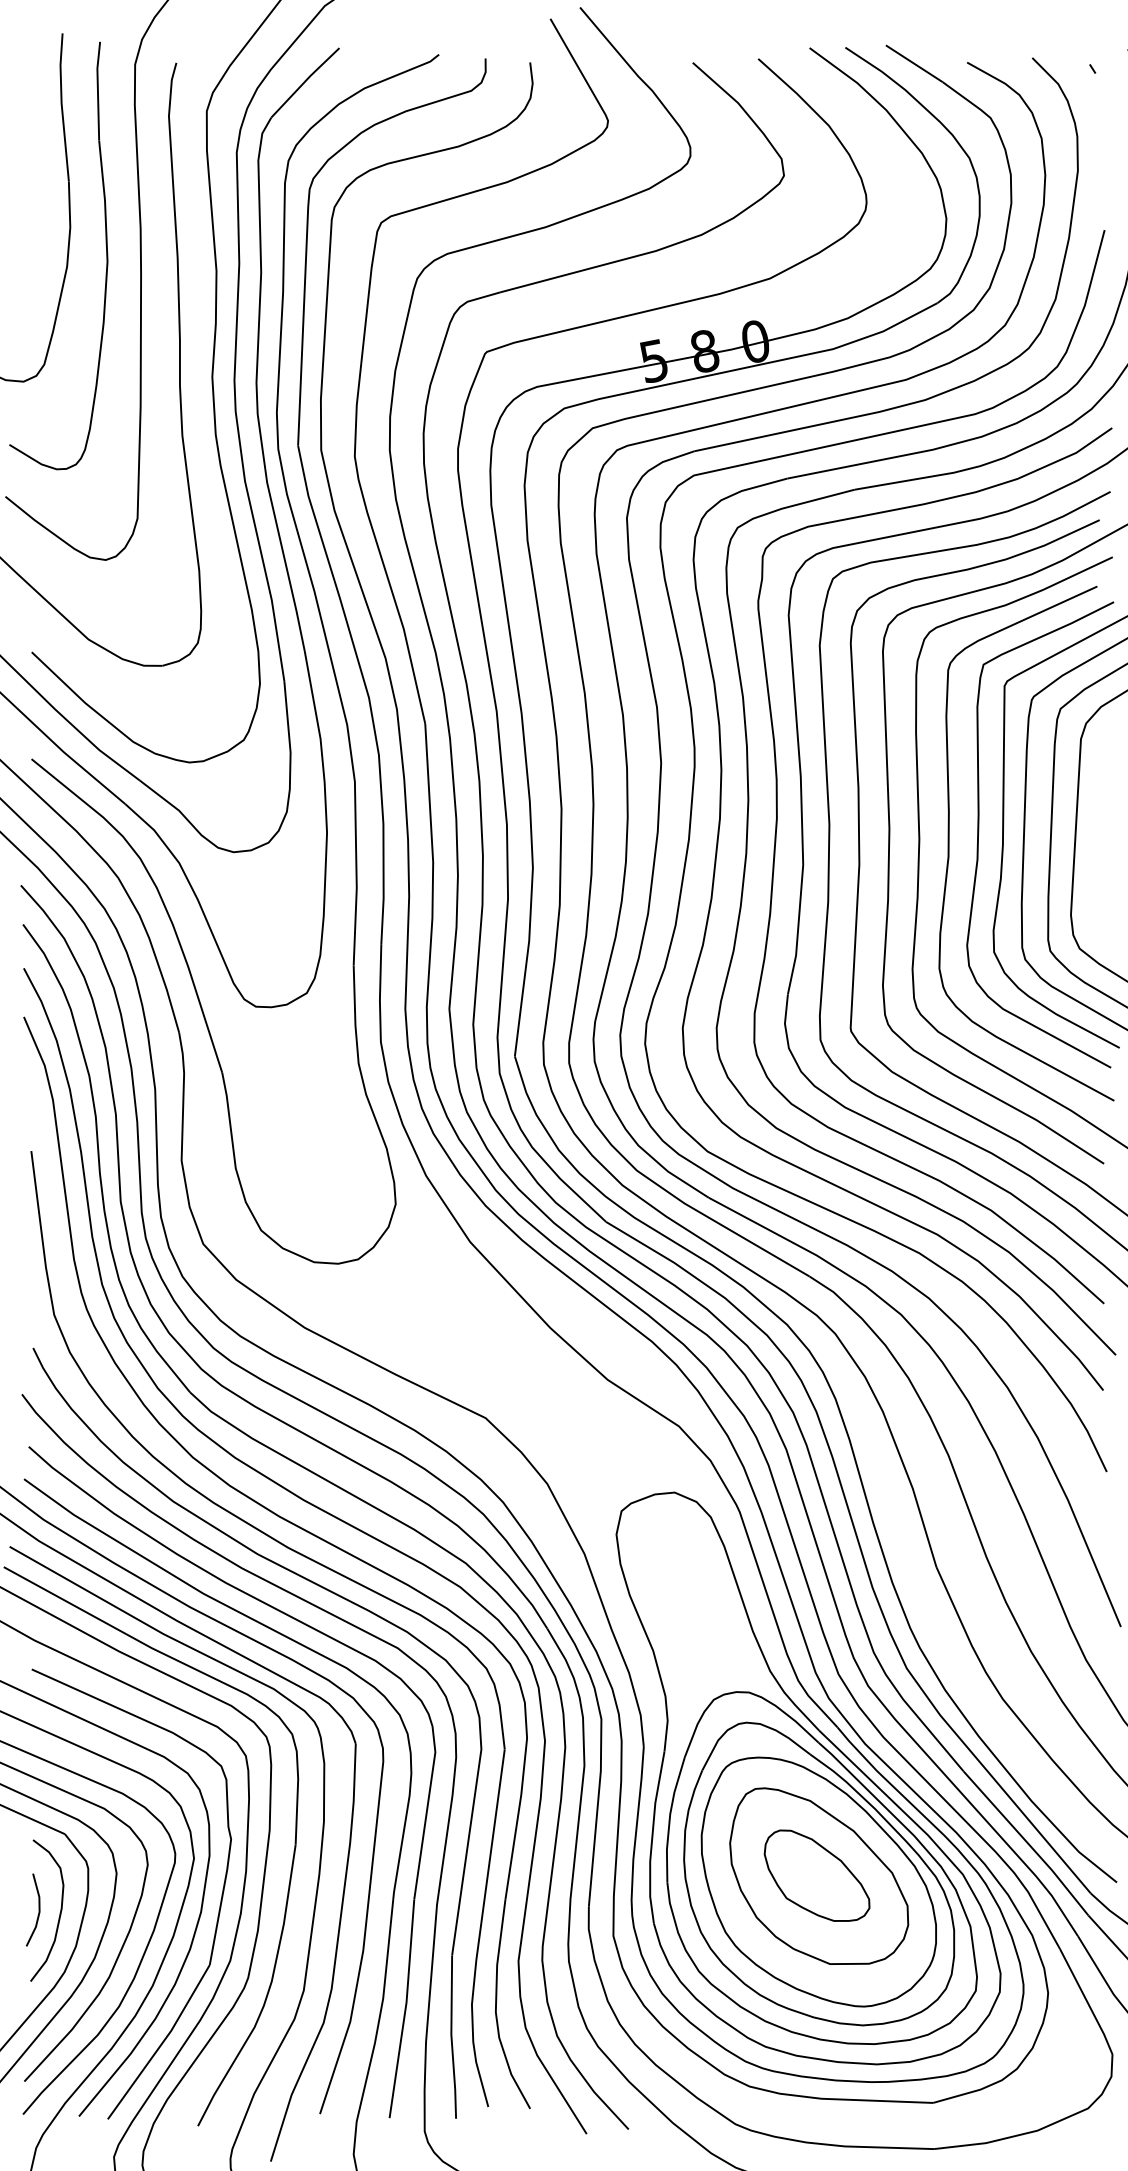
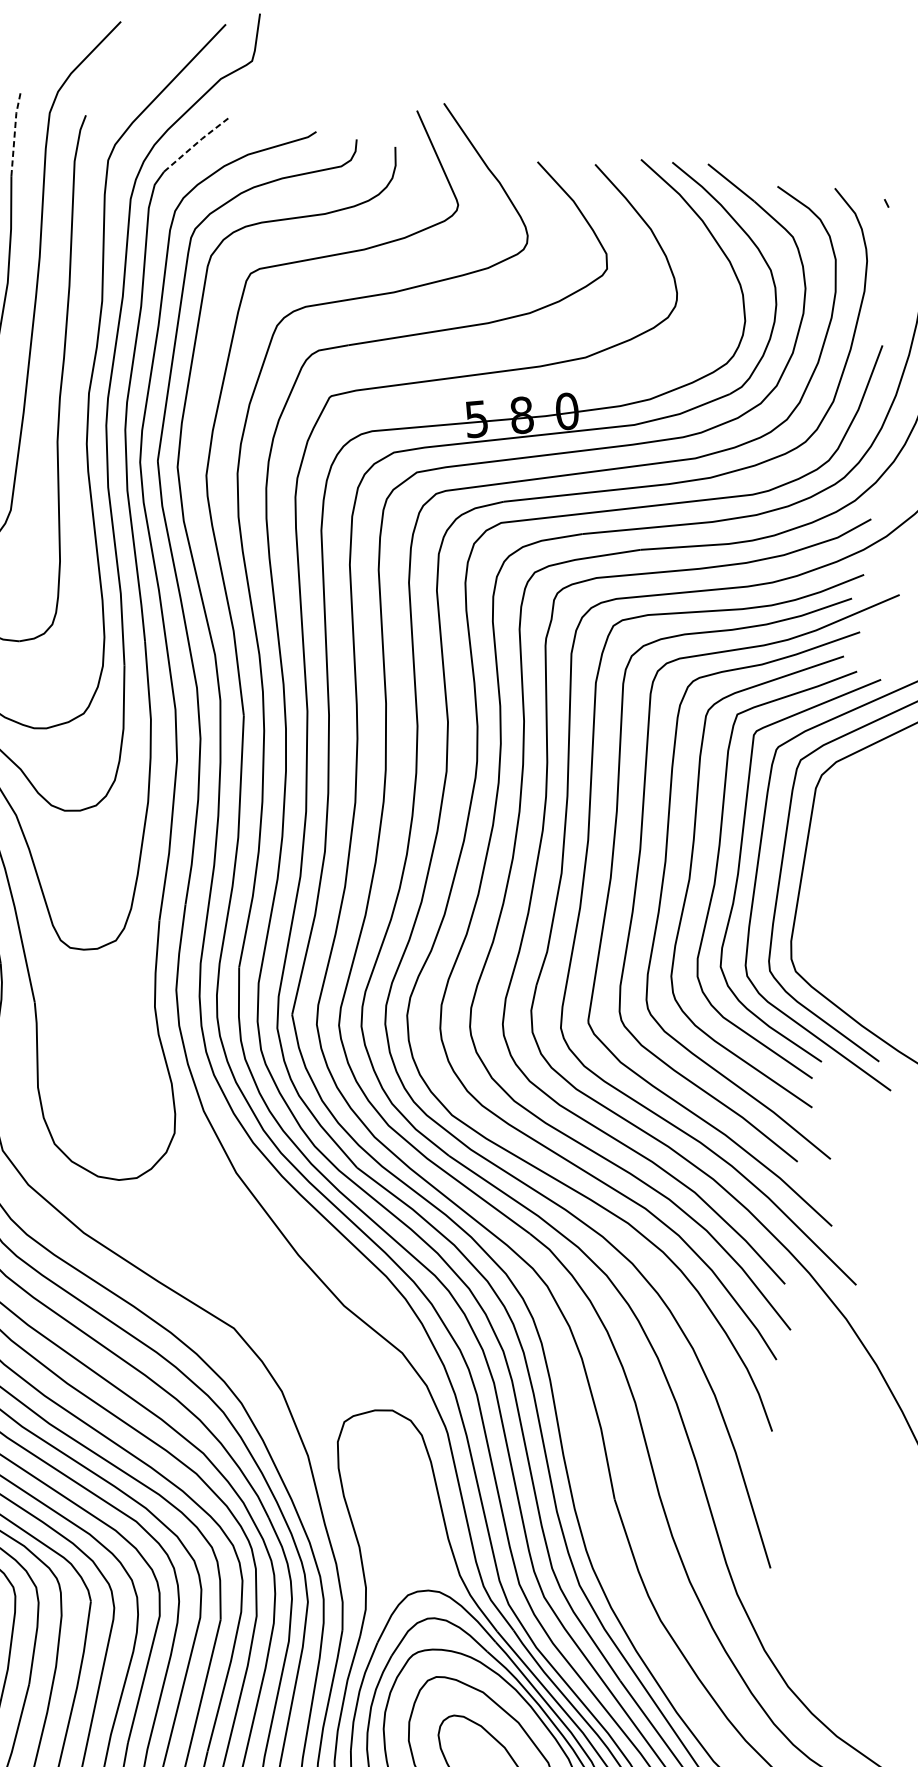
line: (305, 81) -> (197, 143), solid -> dashed
line: (97, 90) -> (14, 132), solid -> dashed

